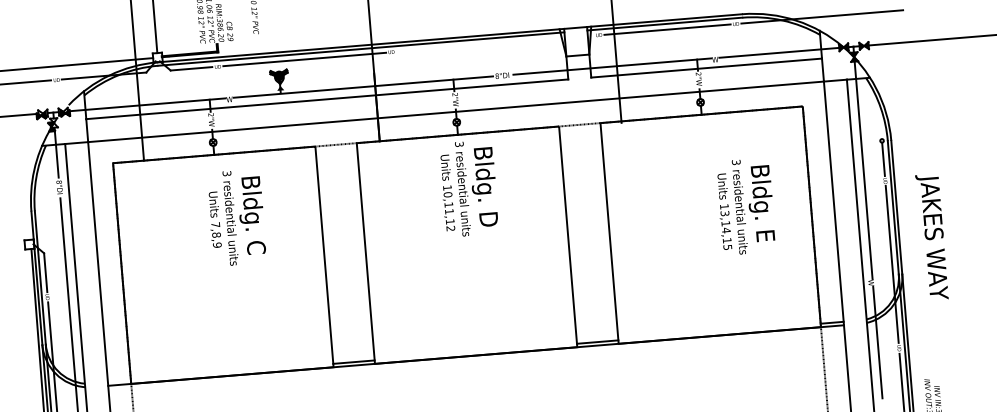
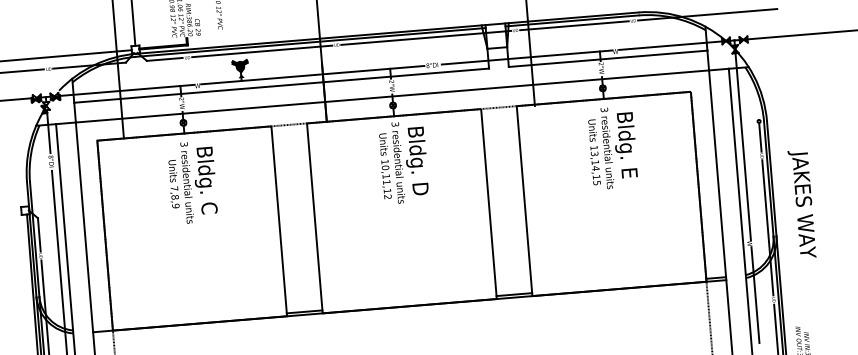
line: (494, 43) -> (425, 37), added
text: (746, 207) -> (613, 148), moved
text: (236, 218) -> (192, 183), moved

